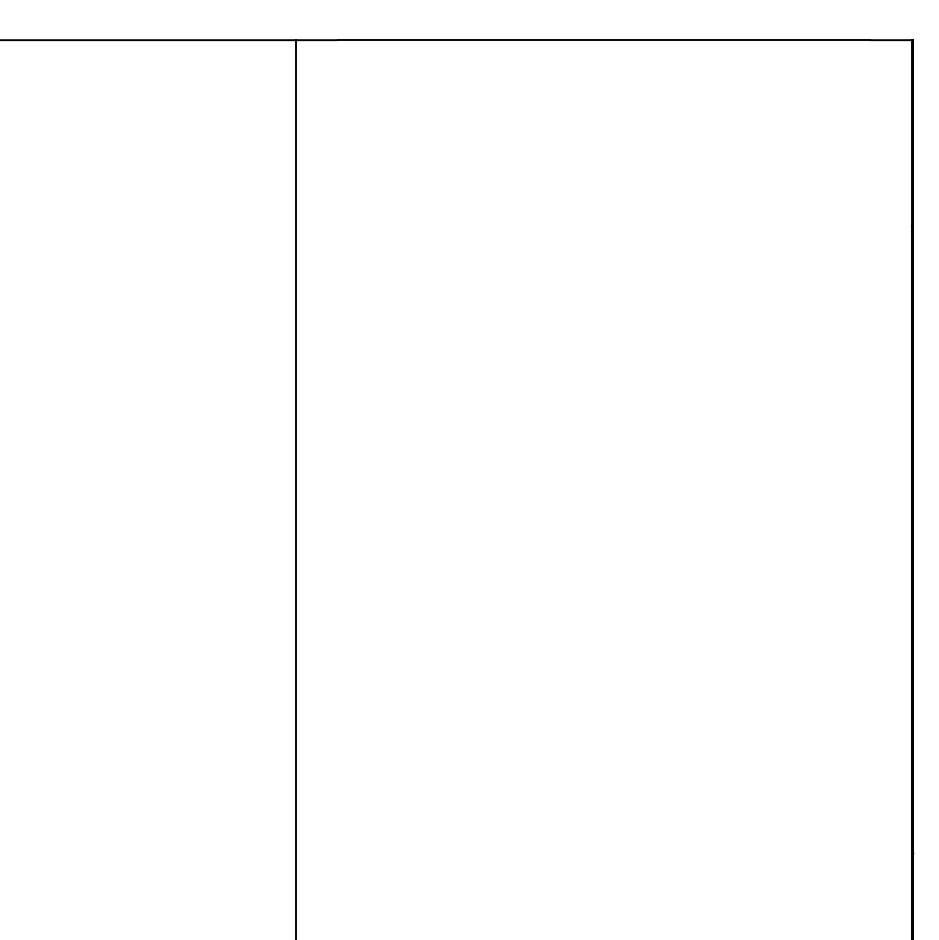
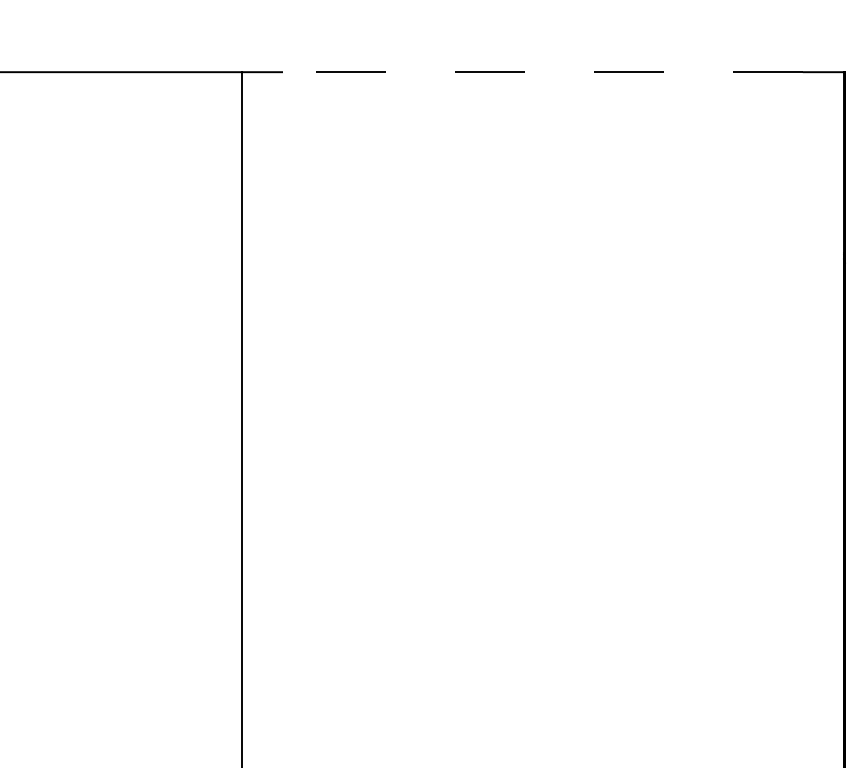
line: (603, 40) -> (542, 72), solid -> dashed

